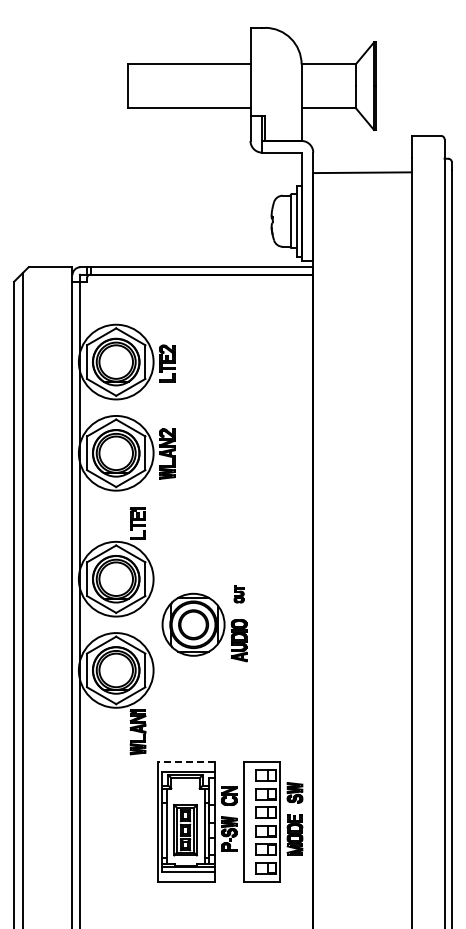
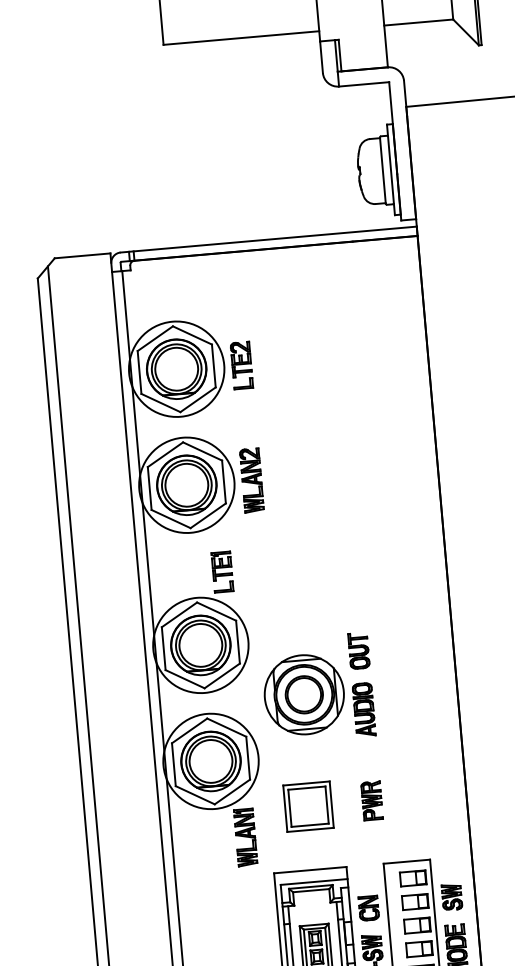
part: (238, 593) -> (357, 649), size x1.67
part: (238, 711) -> (371, 800), added
part: (188, 712) -> (307, 806), added
line: (185, 762) -> (309, 870), dashed -> solid

